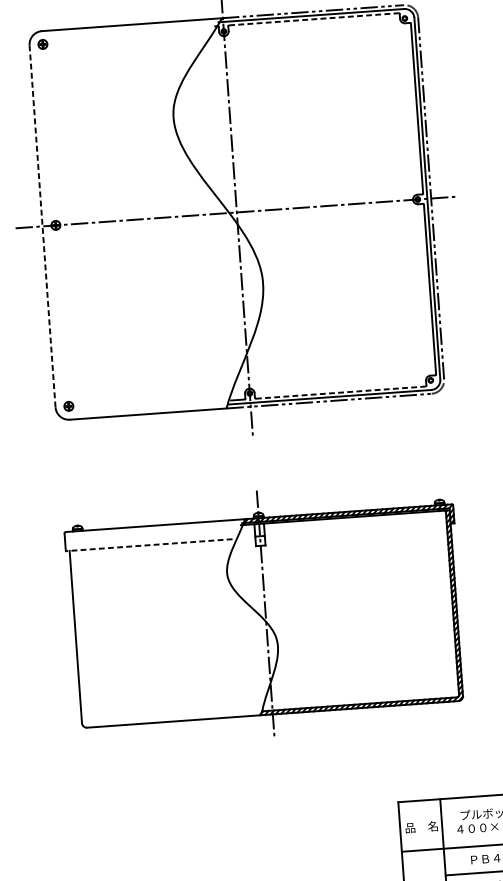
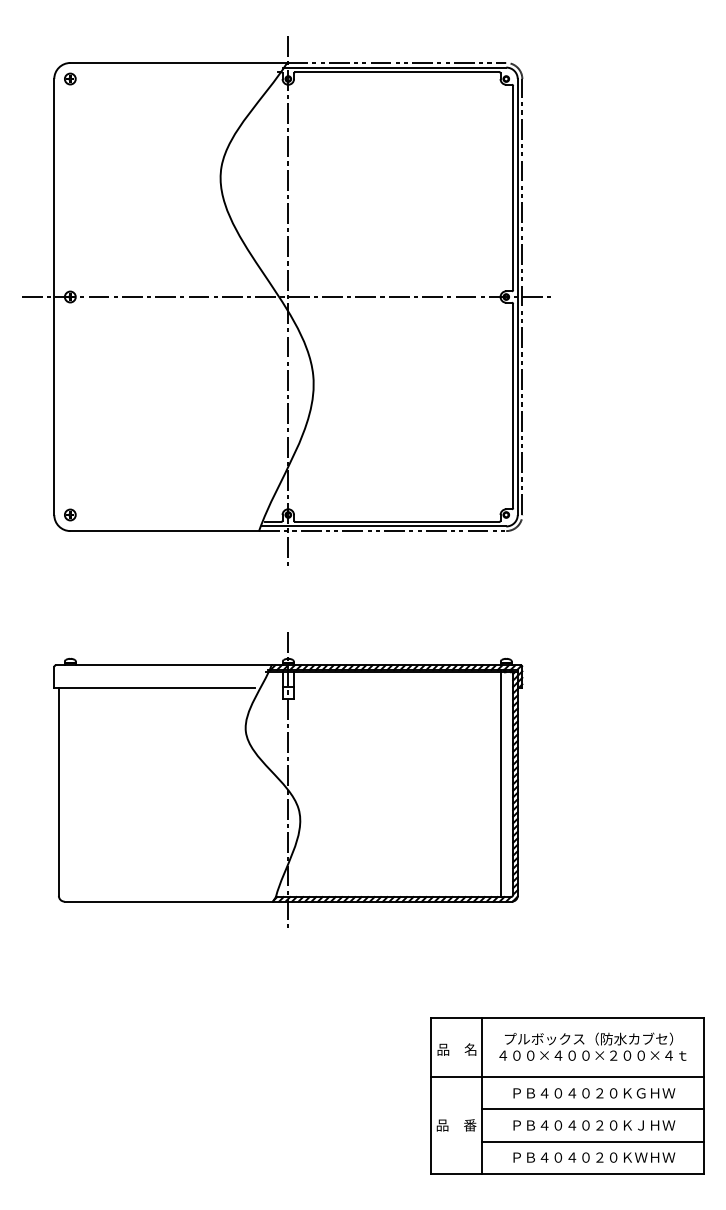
line: (314, 19) -> (397, 72), dashed -> solid
line: (42, 226) -> (54, 297), dashed -> solid
line: (340, 392) -> (397, 521), dashed -> solid
line: (149, 545) -> (154, 688), dashed -> solid
line: (441, 603) -> (500, 783), added

